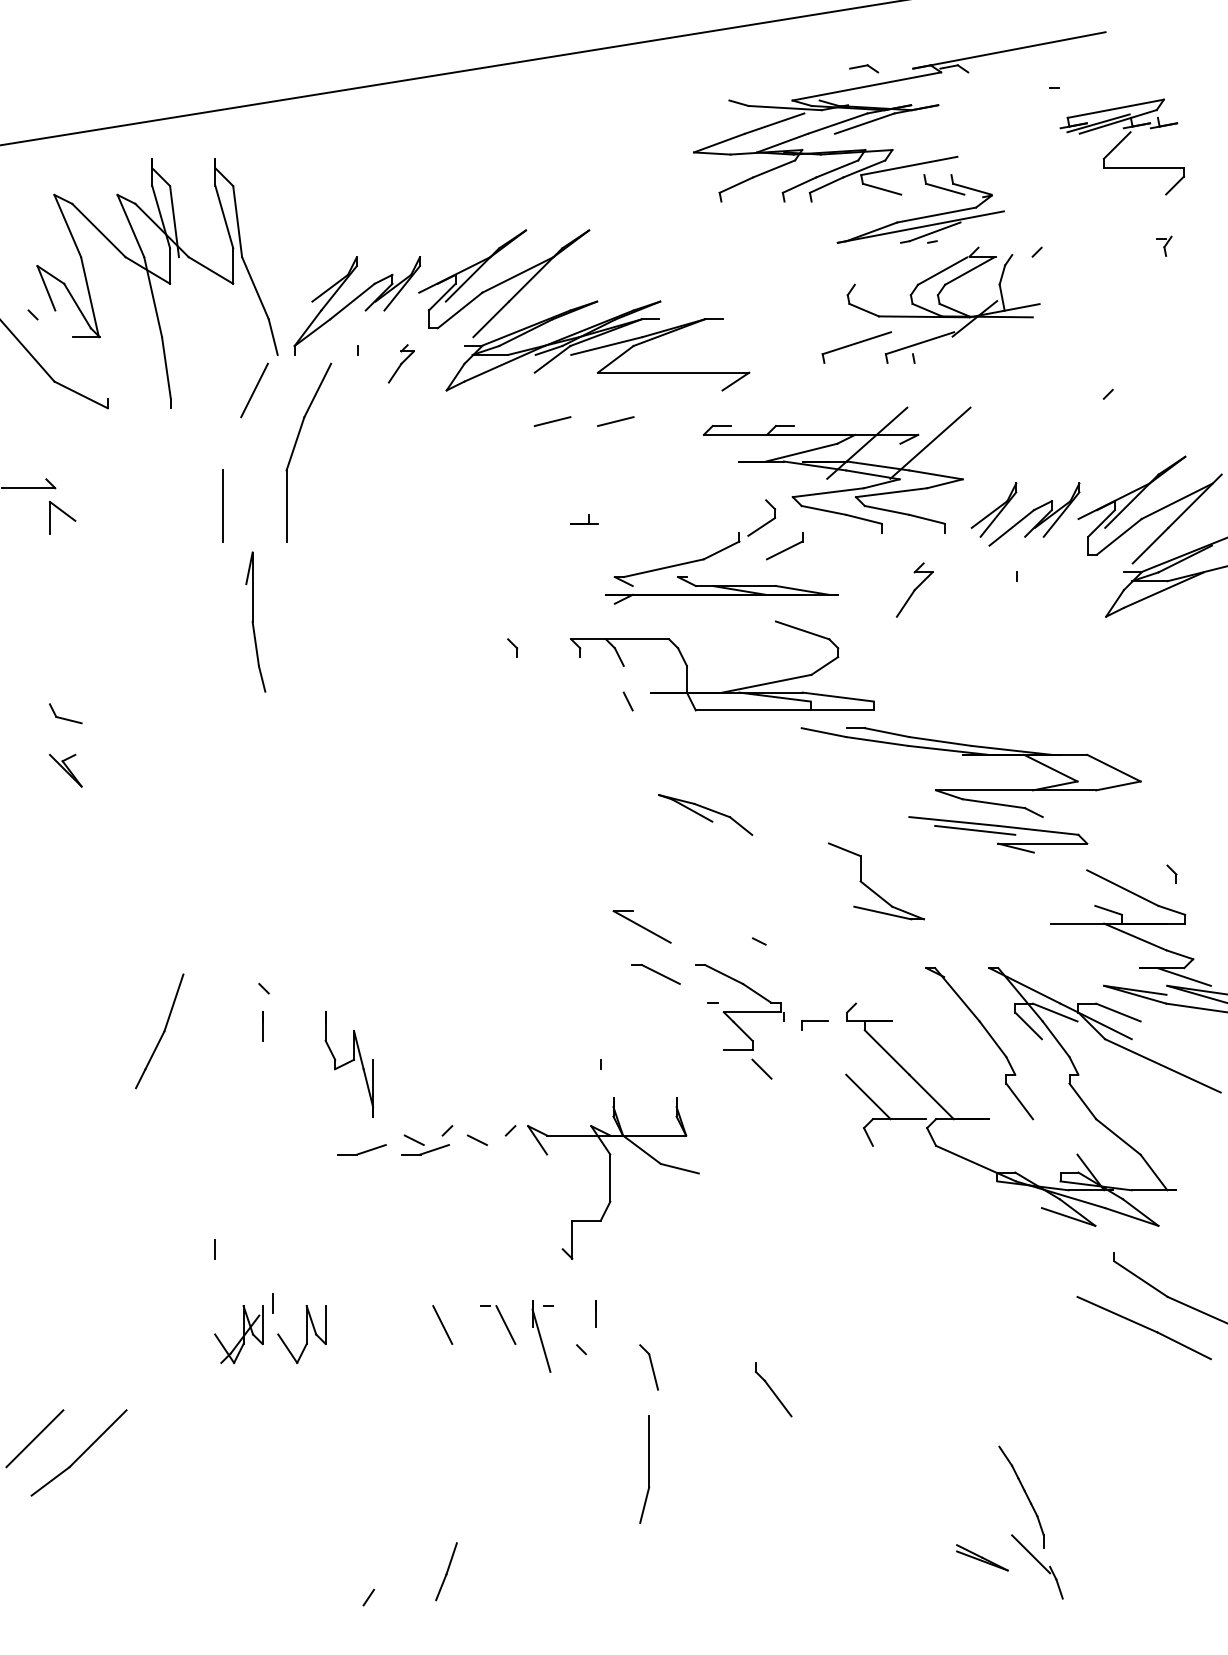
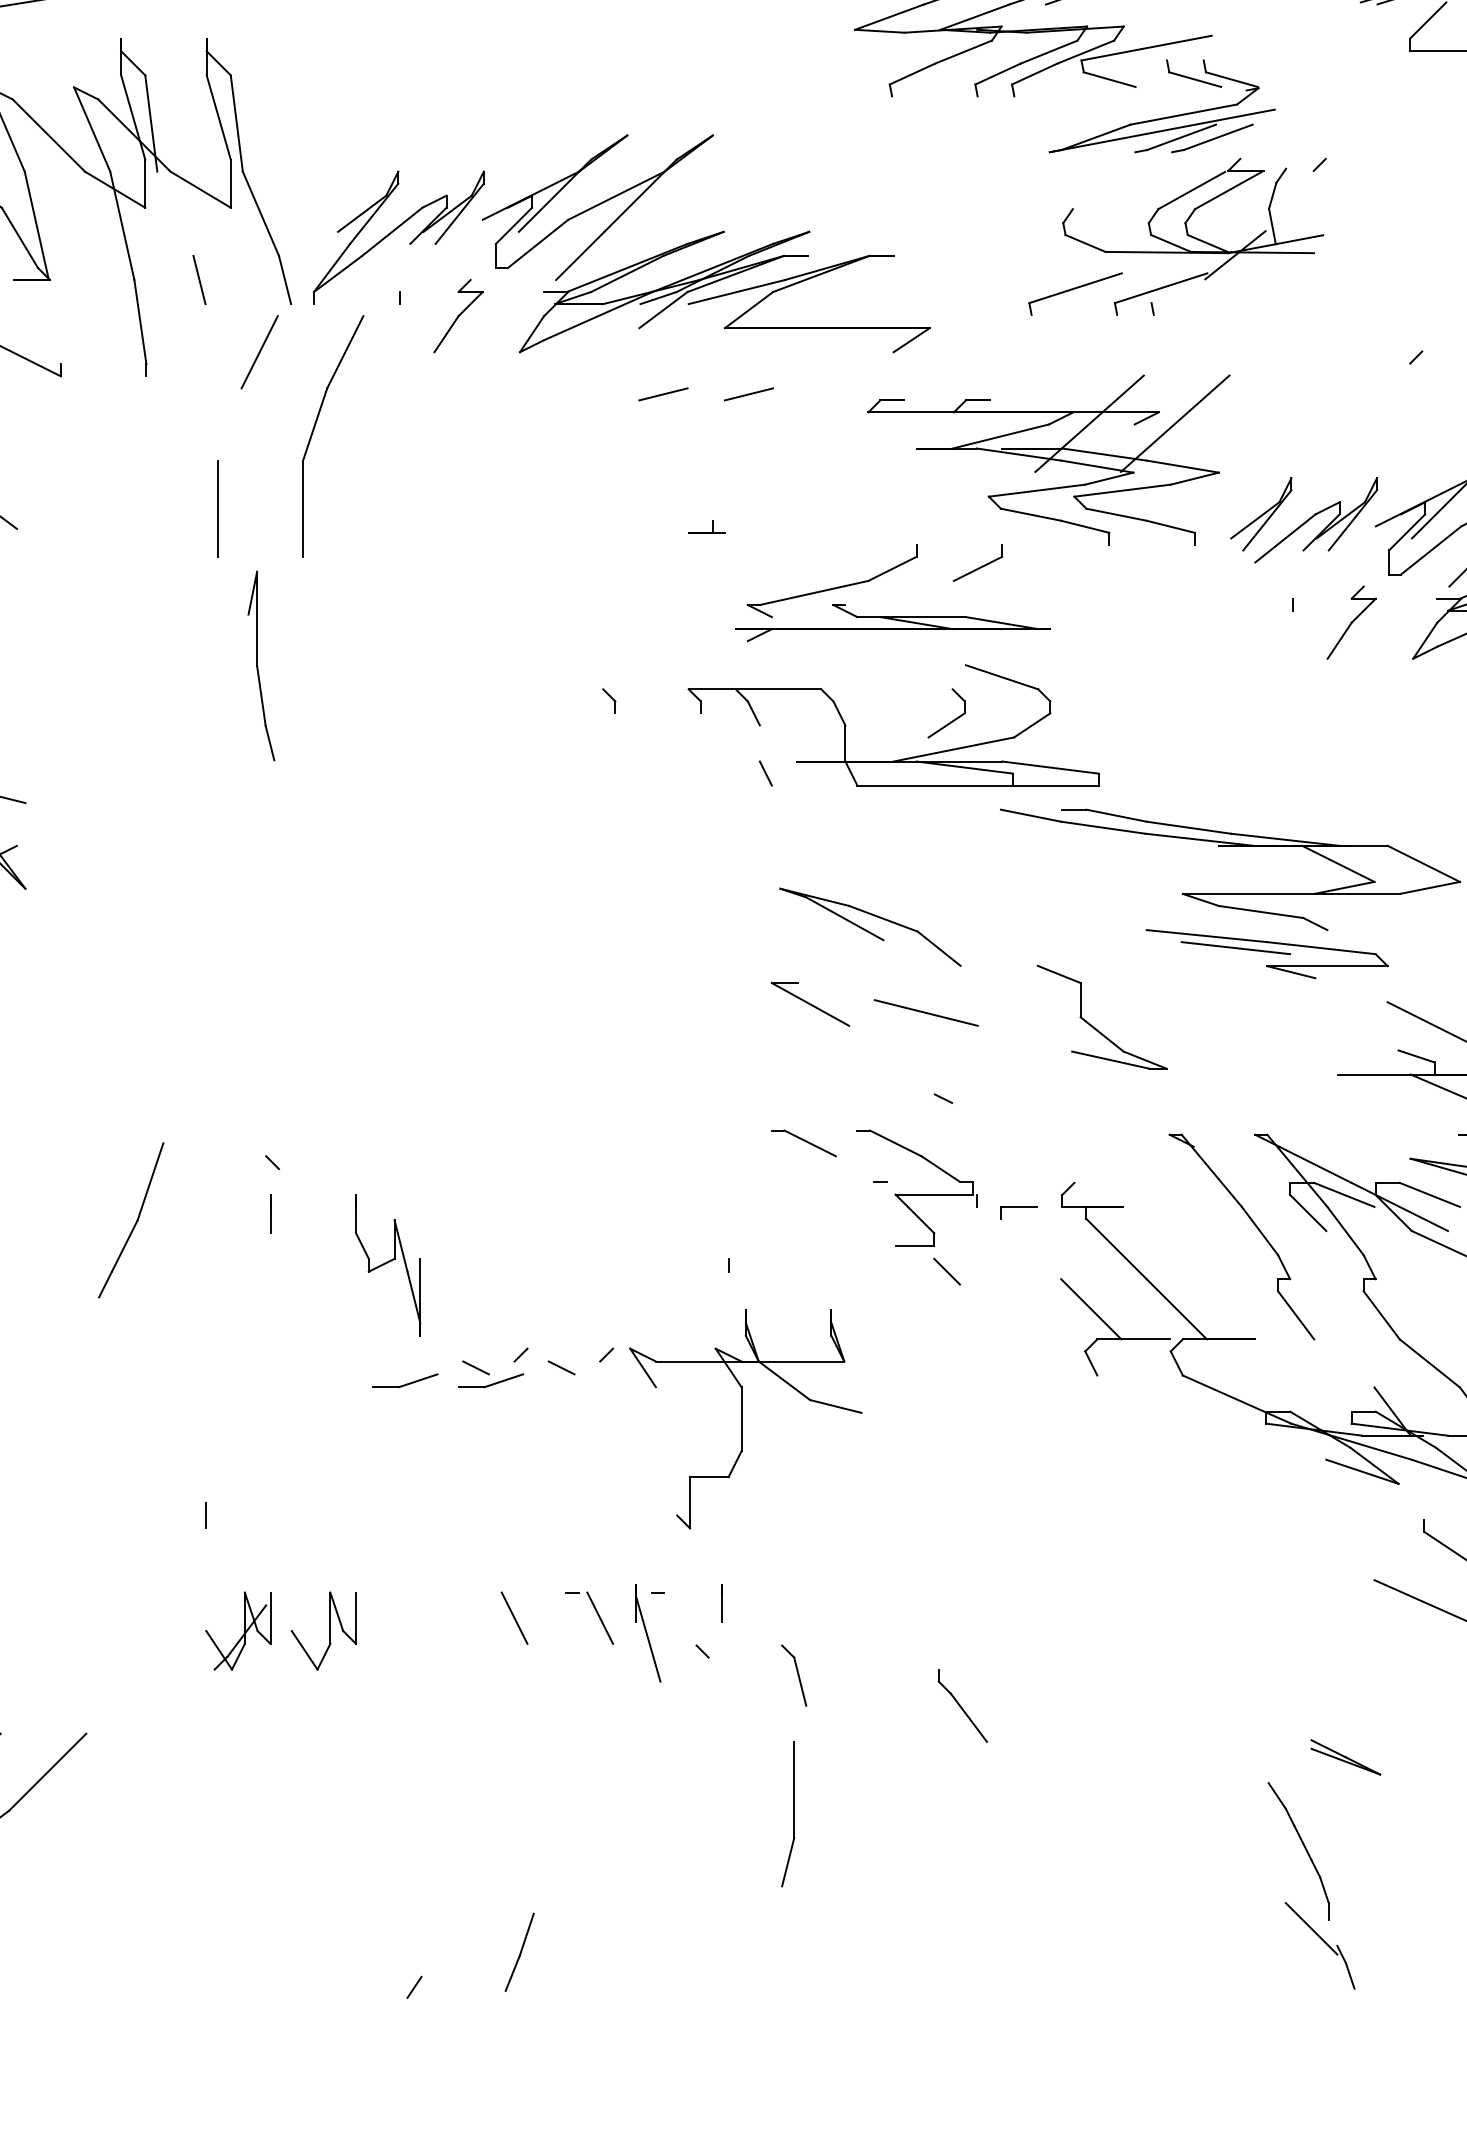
line: (961, 231) -> (1217, 136), added
line: (209, 336) -> (198, 279), added
part: (401, 363) -> (458, 315), size x1.43
part: (766, 522) -> (953, 719), moved
part: (914, 589) -> (1351, 621), moved
part: (705, 814) -> (870, 926), size x1.43
line: (746, 877) -> (926, 1011), added
part: (641, 926) -> (809, 1003), moved
line: (272, 1303) -> (284, 1589), removed
part: (982, 1557) -> (1346, 1756), moved

